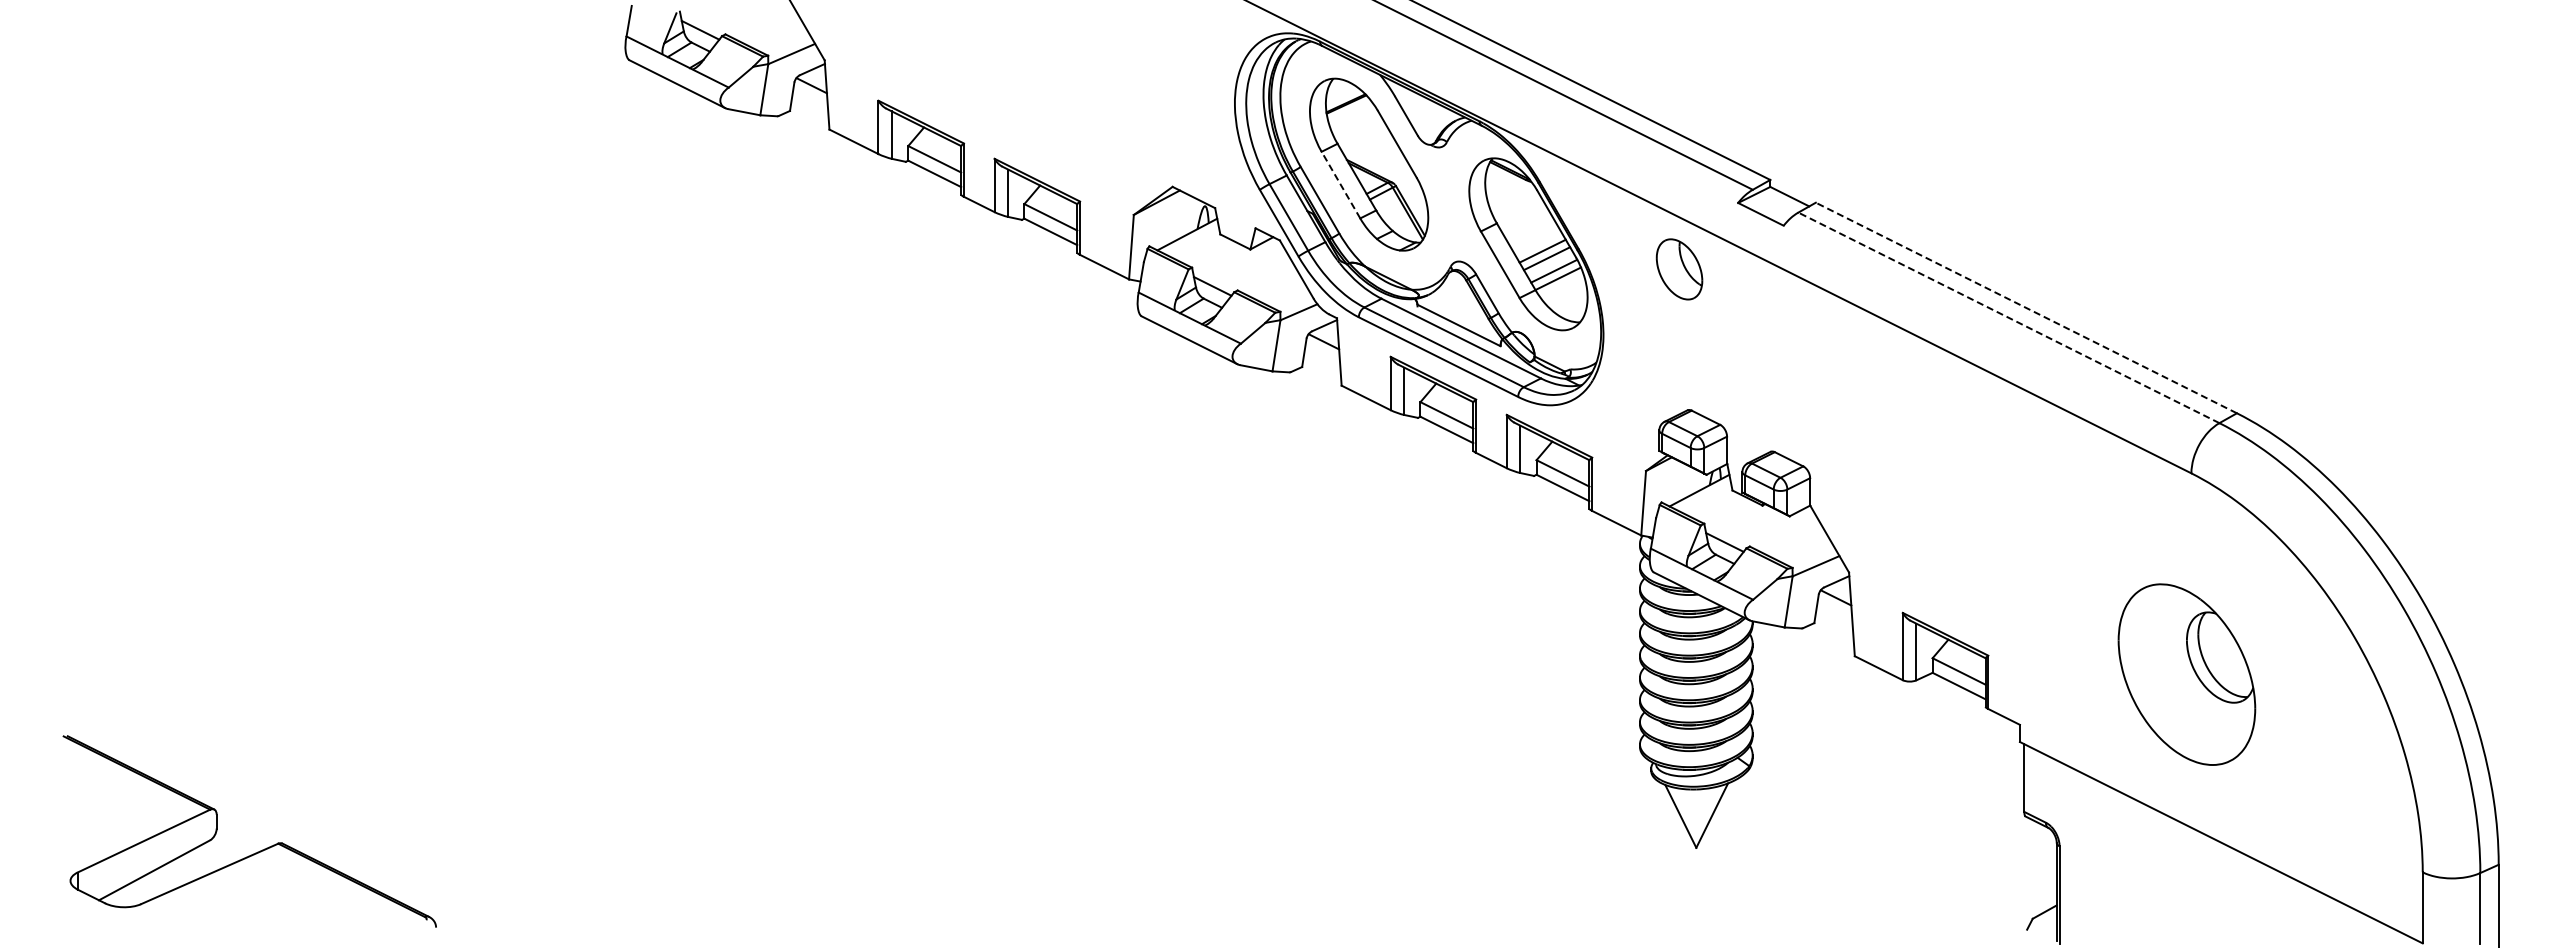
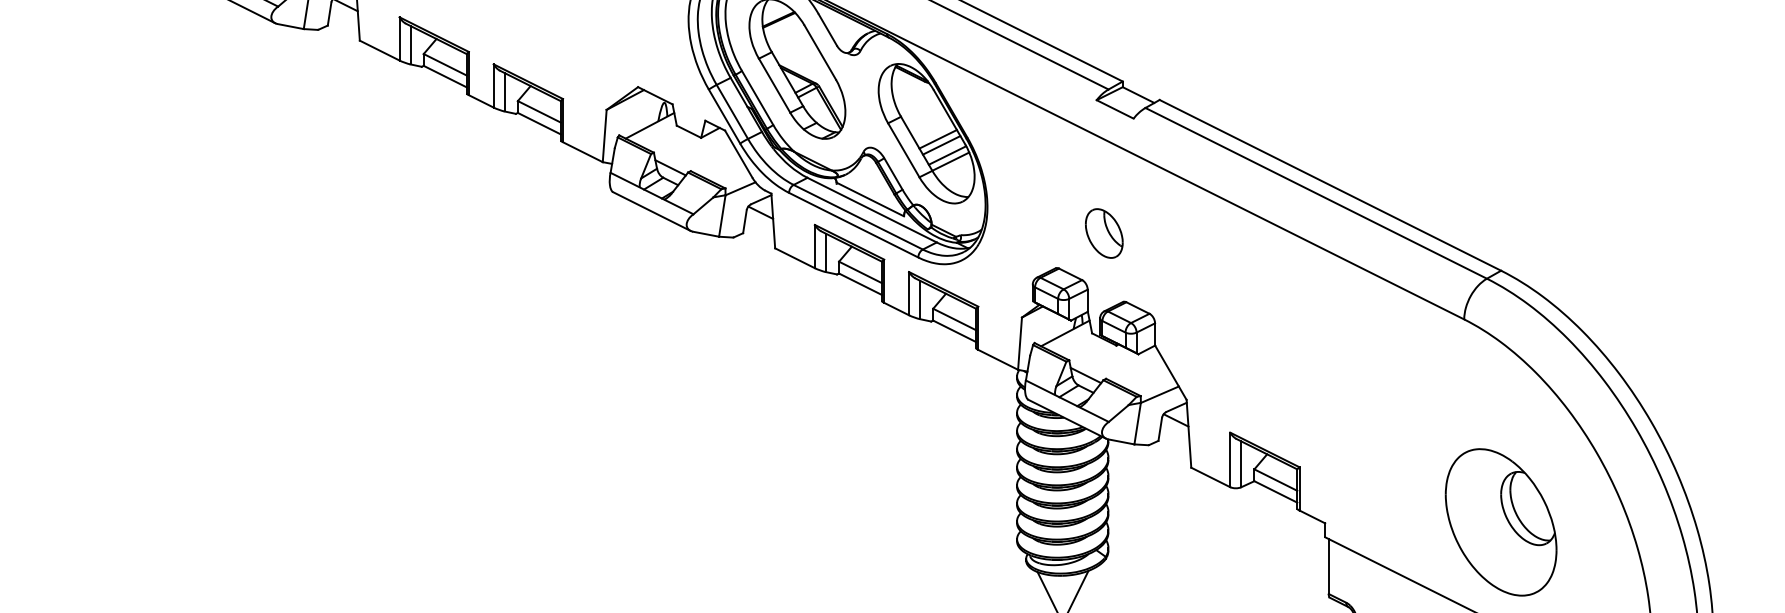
line: (1340, 185) -> (774, 86), dashed -> solid
part: (1679, 269) -> (1104, 233), moved
line: (2025, 307) -> (1329, 184), dashed -> solid
line: (2008, 317) -> (1315, 193), dashed -> solid
part: (2186, 674) -> (1500, 522), moved

